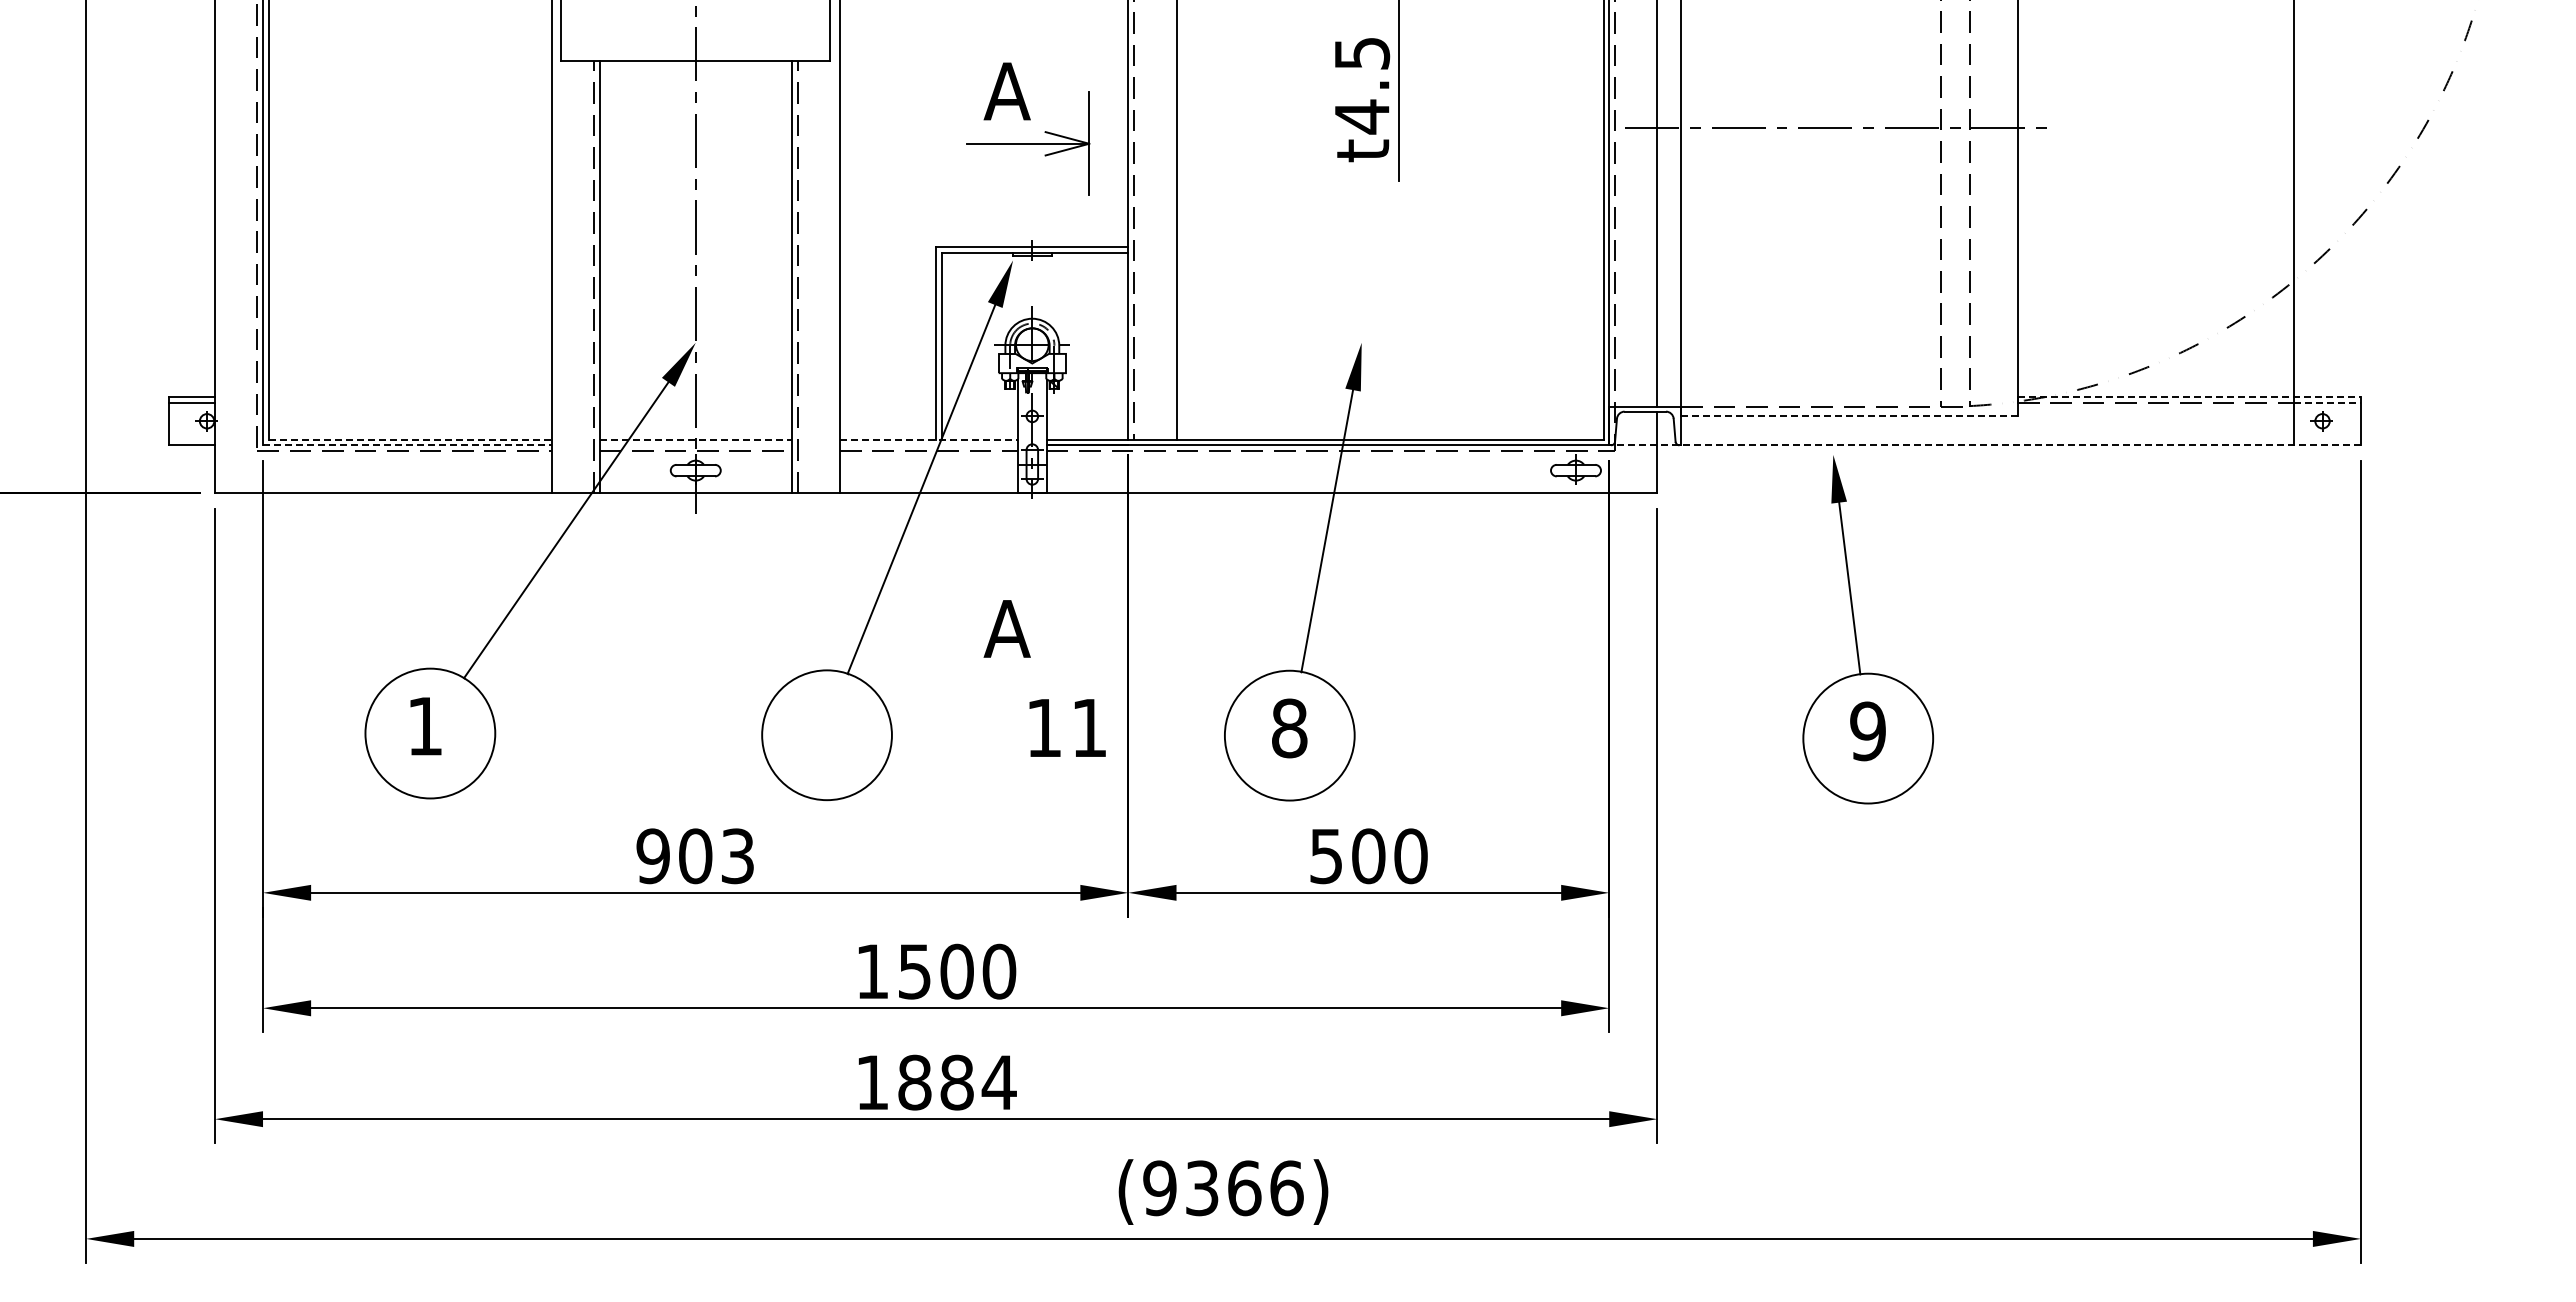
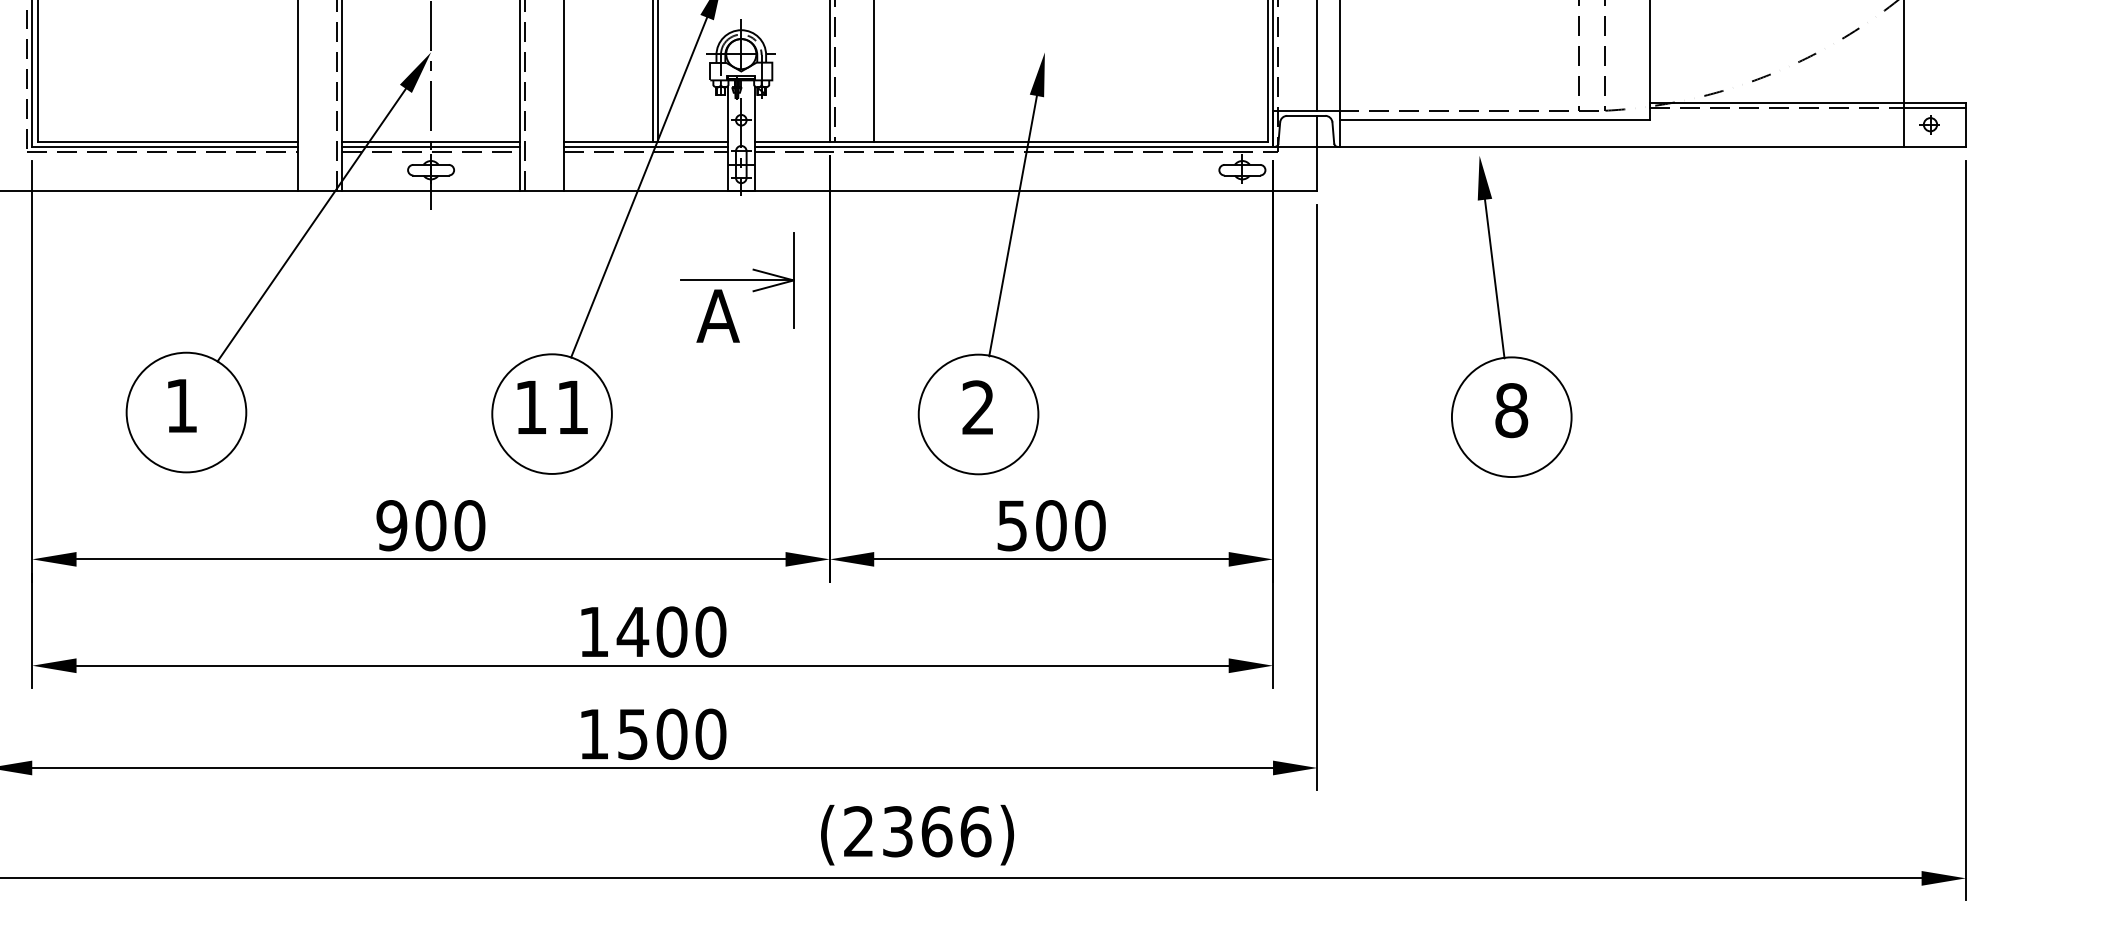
line: (2189, 397) -> (1807, 102), dashed -> solid
line: (2327, 403) -> (1935, 108), dashed -> solid
line: (1850, 416) -> (1495, 120), dashed -> solid
line: (410, 439) -> (168, 141), dashed -> solid
line: (696, 439) -> (431, 141), dashed -> solid
line: (928, 439) -> (645, 141), dashed -> solid
line: (407, 445) -> (165, 147), dashed -> solid
line: (695, 445) -> (430, 147), added
line: (928, 445) -> (645, 147), added
line: (1985, 445) -> (1619, 147), dashed -> solid
part: (1028, 590) -> (737, 280), added
text: (1067, 727) -> (552, 406), moved
text: (1289, 728) -> (978, 407), 8 -> 2
text: (1867, 731) -> (1511, 410), 9 -> 8
text: (737, 856) -> (469, 525), 903 -> 900
text: (914, 971) -> (632, 631), 1500 -> 1400
text: (957, 1082) -> (672, 734), 1884 -> 1500
text: (1159, 1188) -> (858, 831), (9366) -> (2366)

